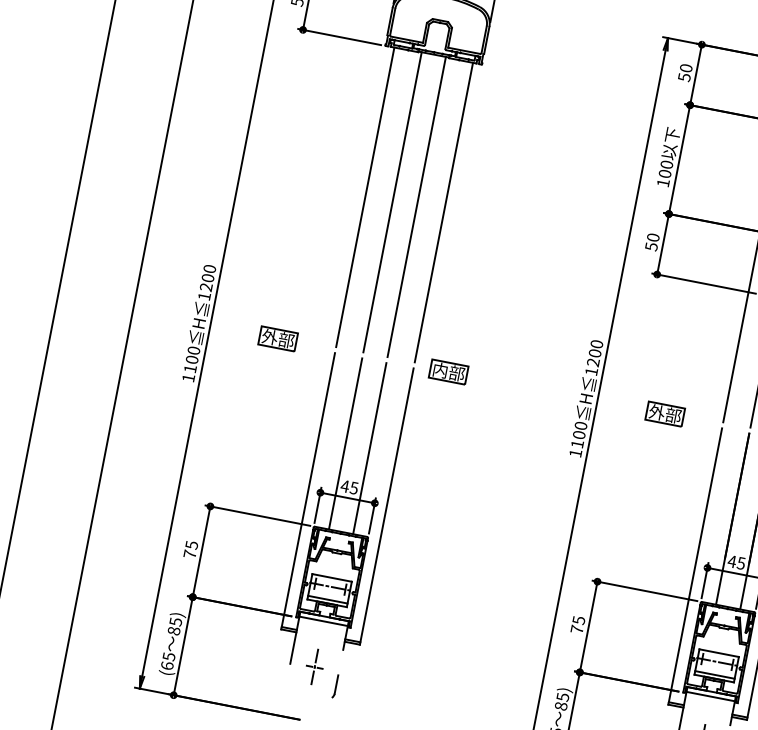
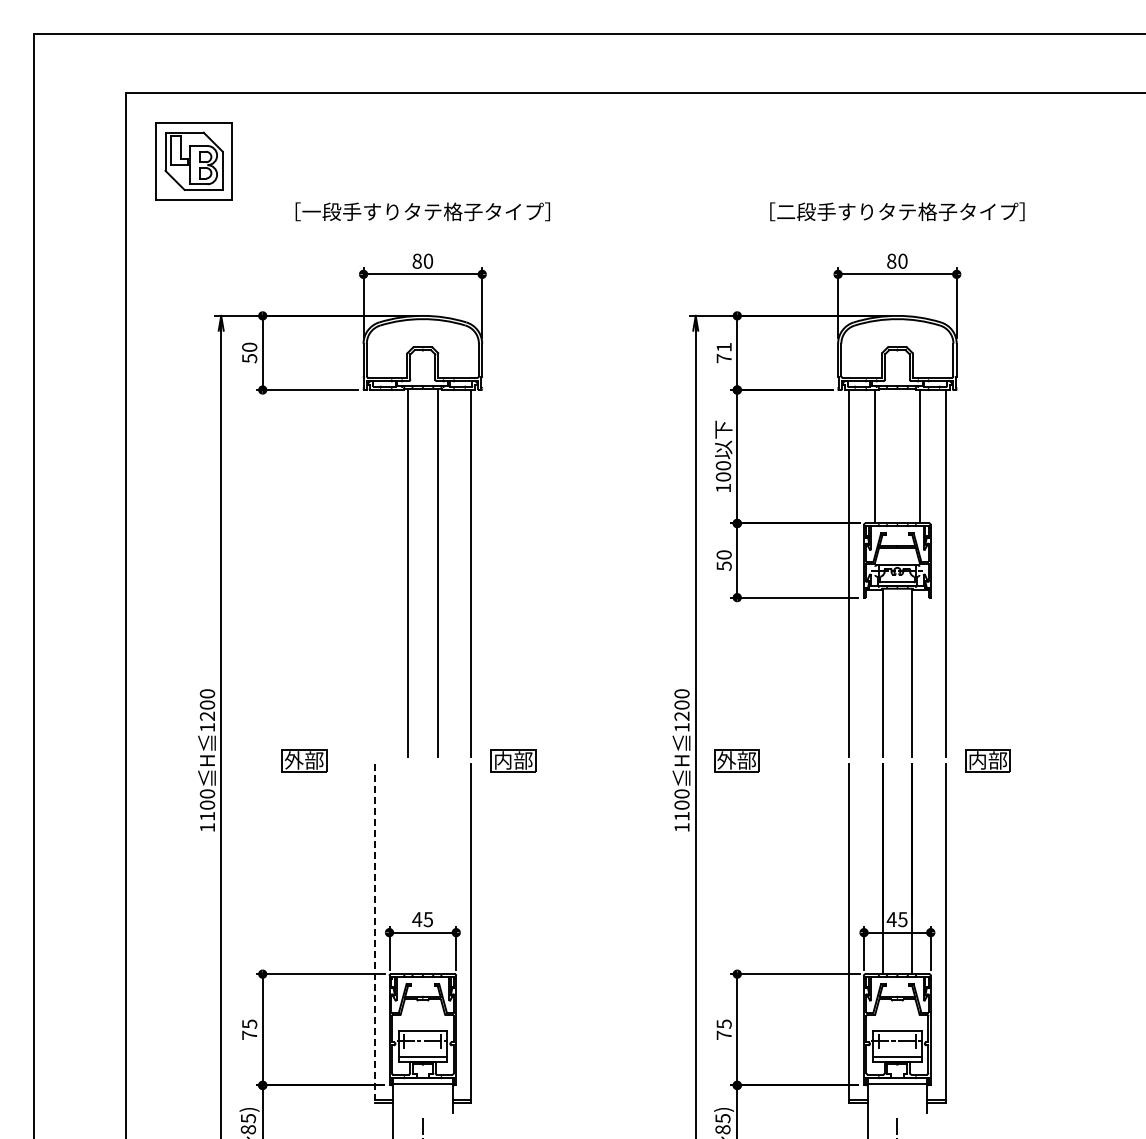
text: (684, 72) -> (723, 352), 50 -> 71
line: (365, 197) -> (374, 573), removed
part: (665, 413) -> (736, 760), moved
line: (345, 444) -> (408, 869), removed
line: (369, 448) -> (437, 869), removed
line: (307, 491) -> (374, 934), solid -> dashed

